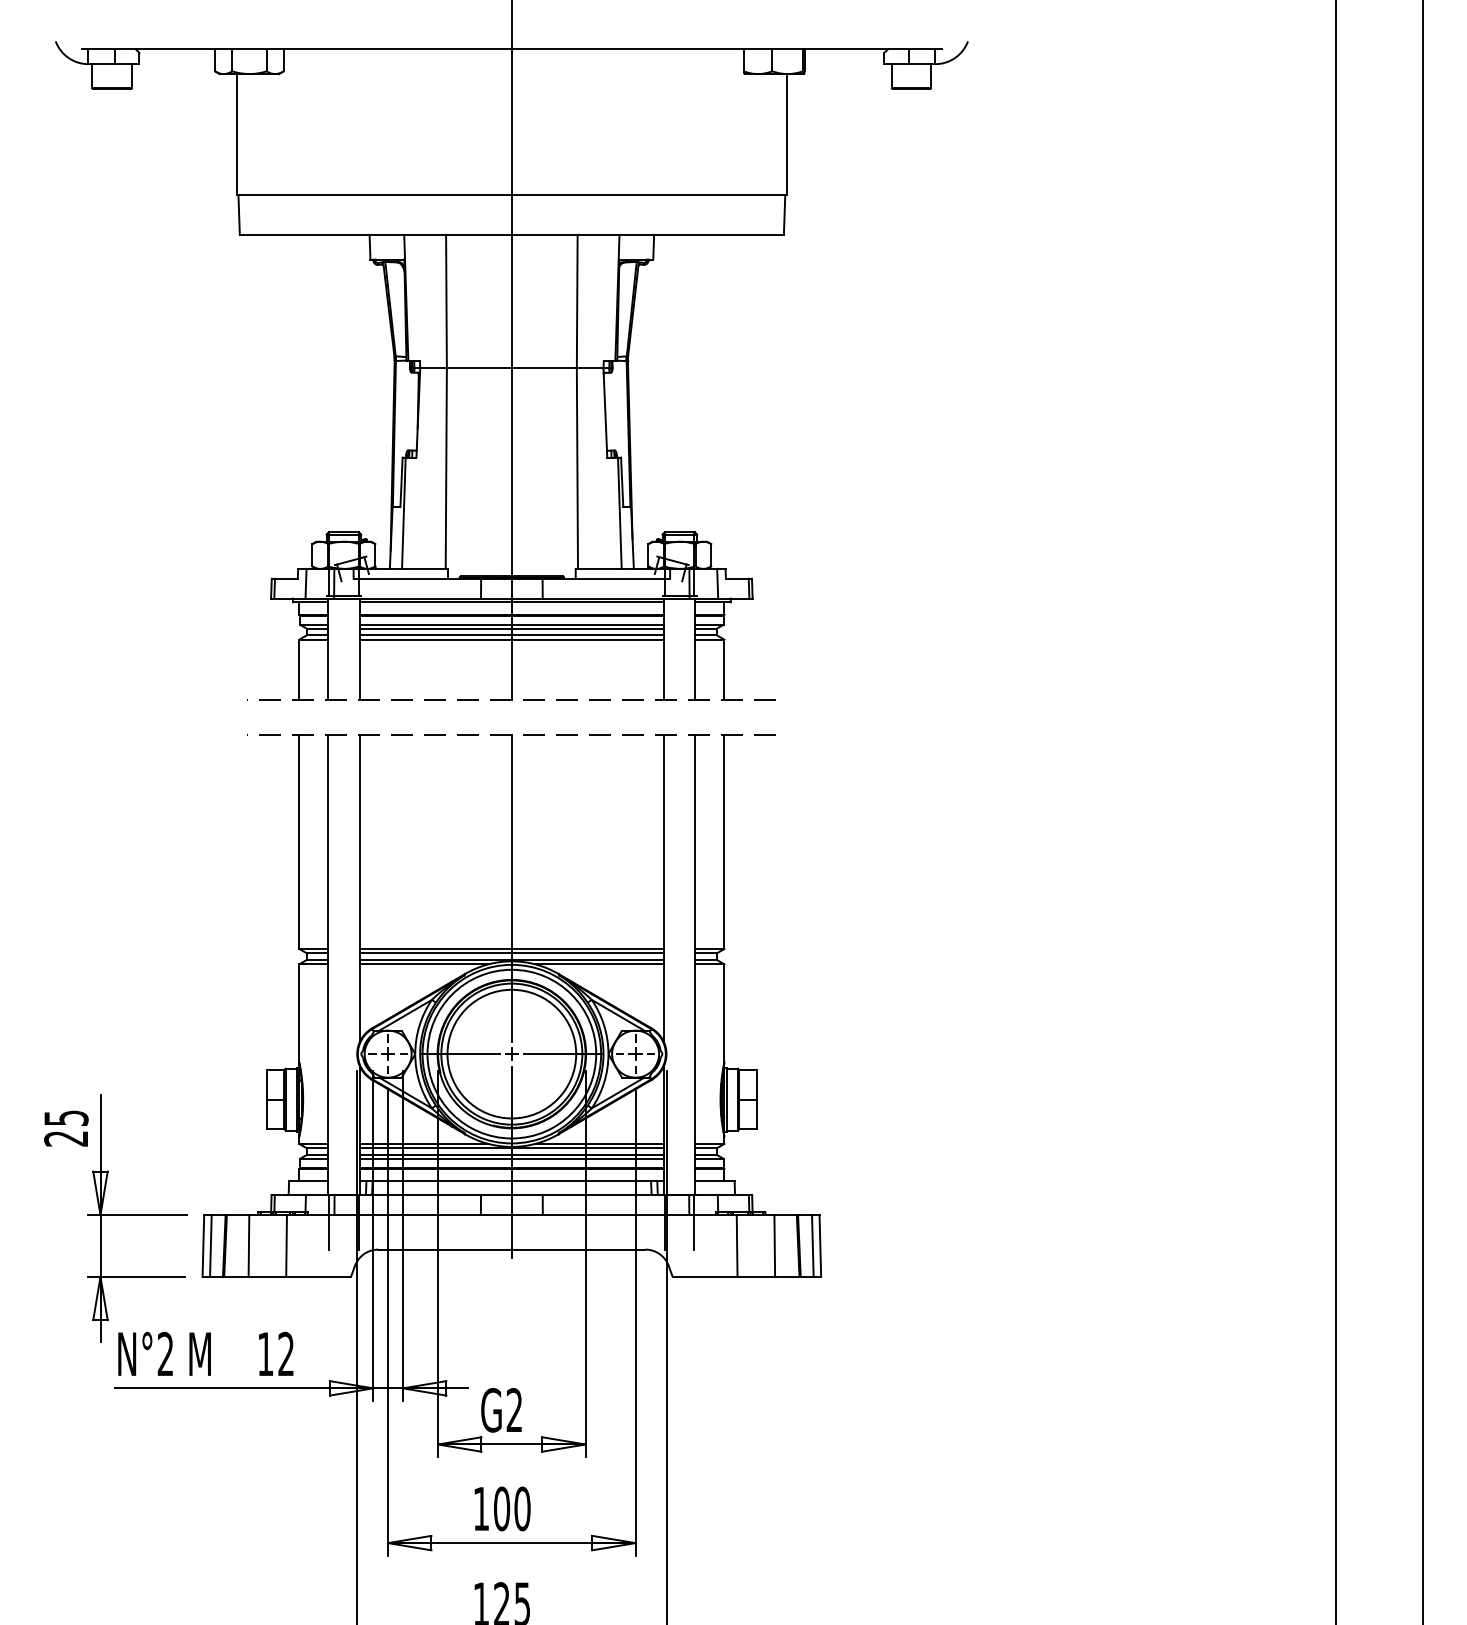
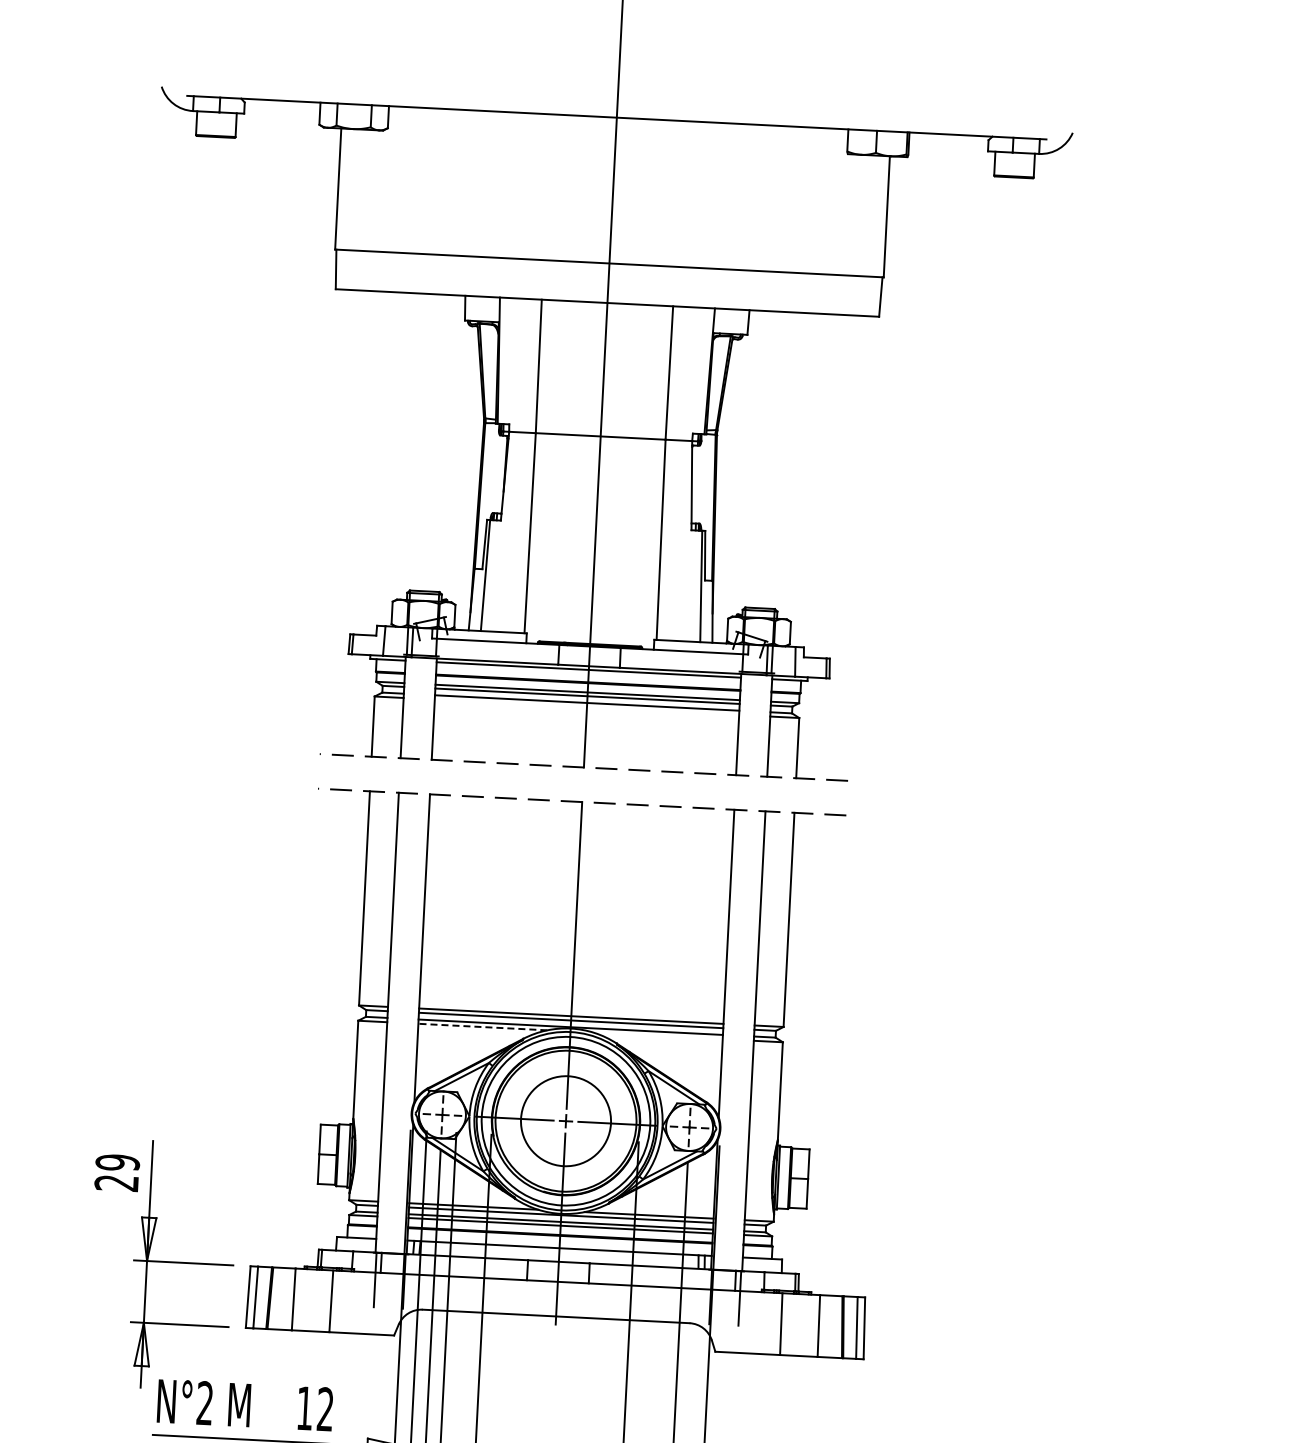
line: (511, 639) -> (586, 707), removed
line: (424, 964) -> (483, 1027), solid -> dashed
line: (599, 964) -> (658, 1036), removed
circle: (511, 1053) -> (565, 1120), size x0.7
text: (66, 1118) -> (117, 1162), 25 -> 29

